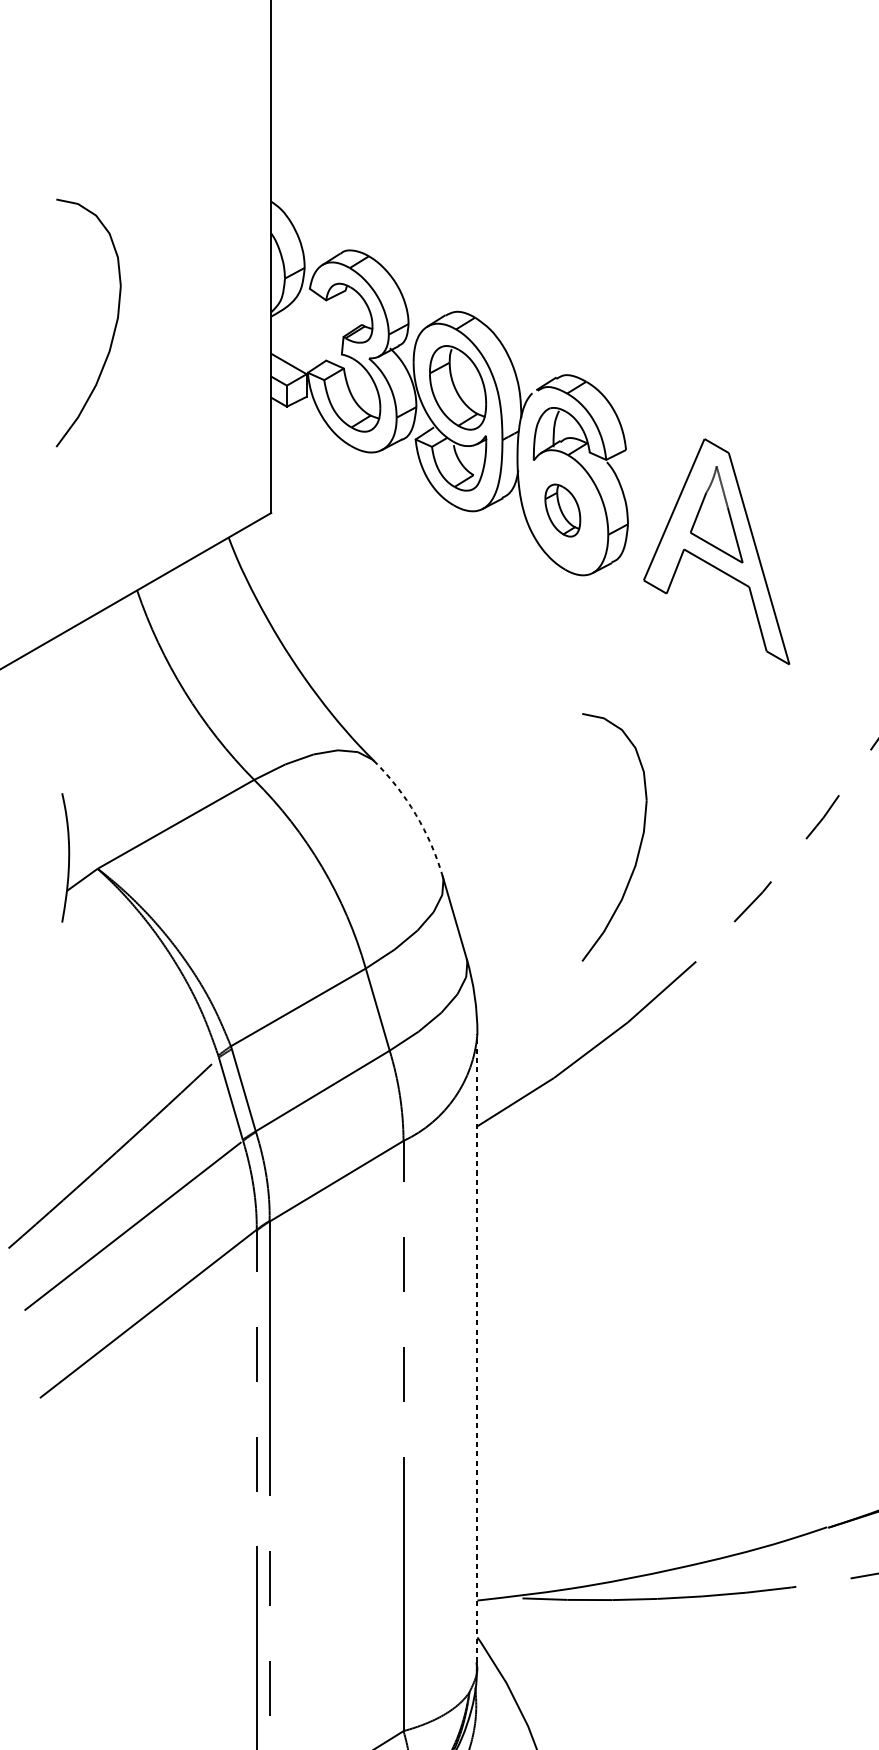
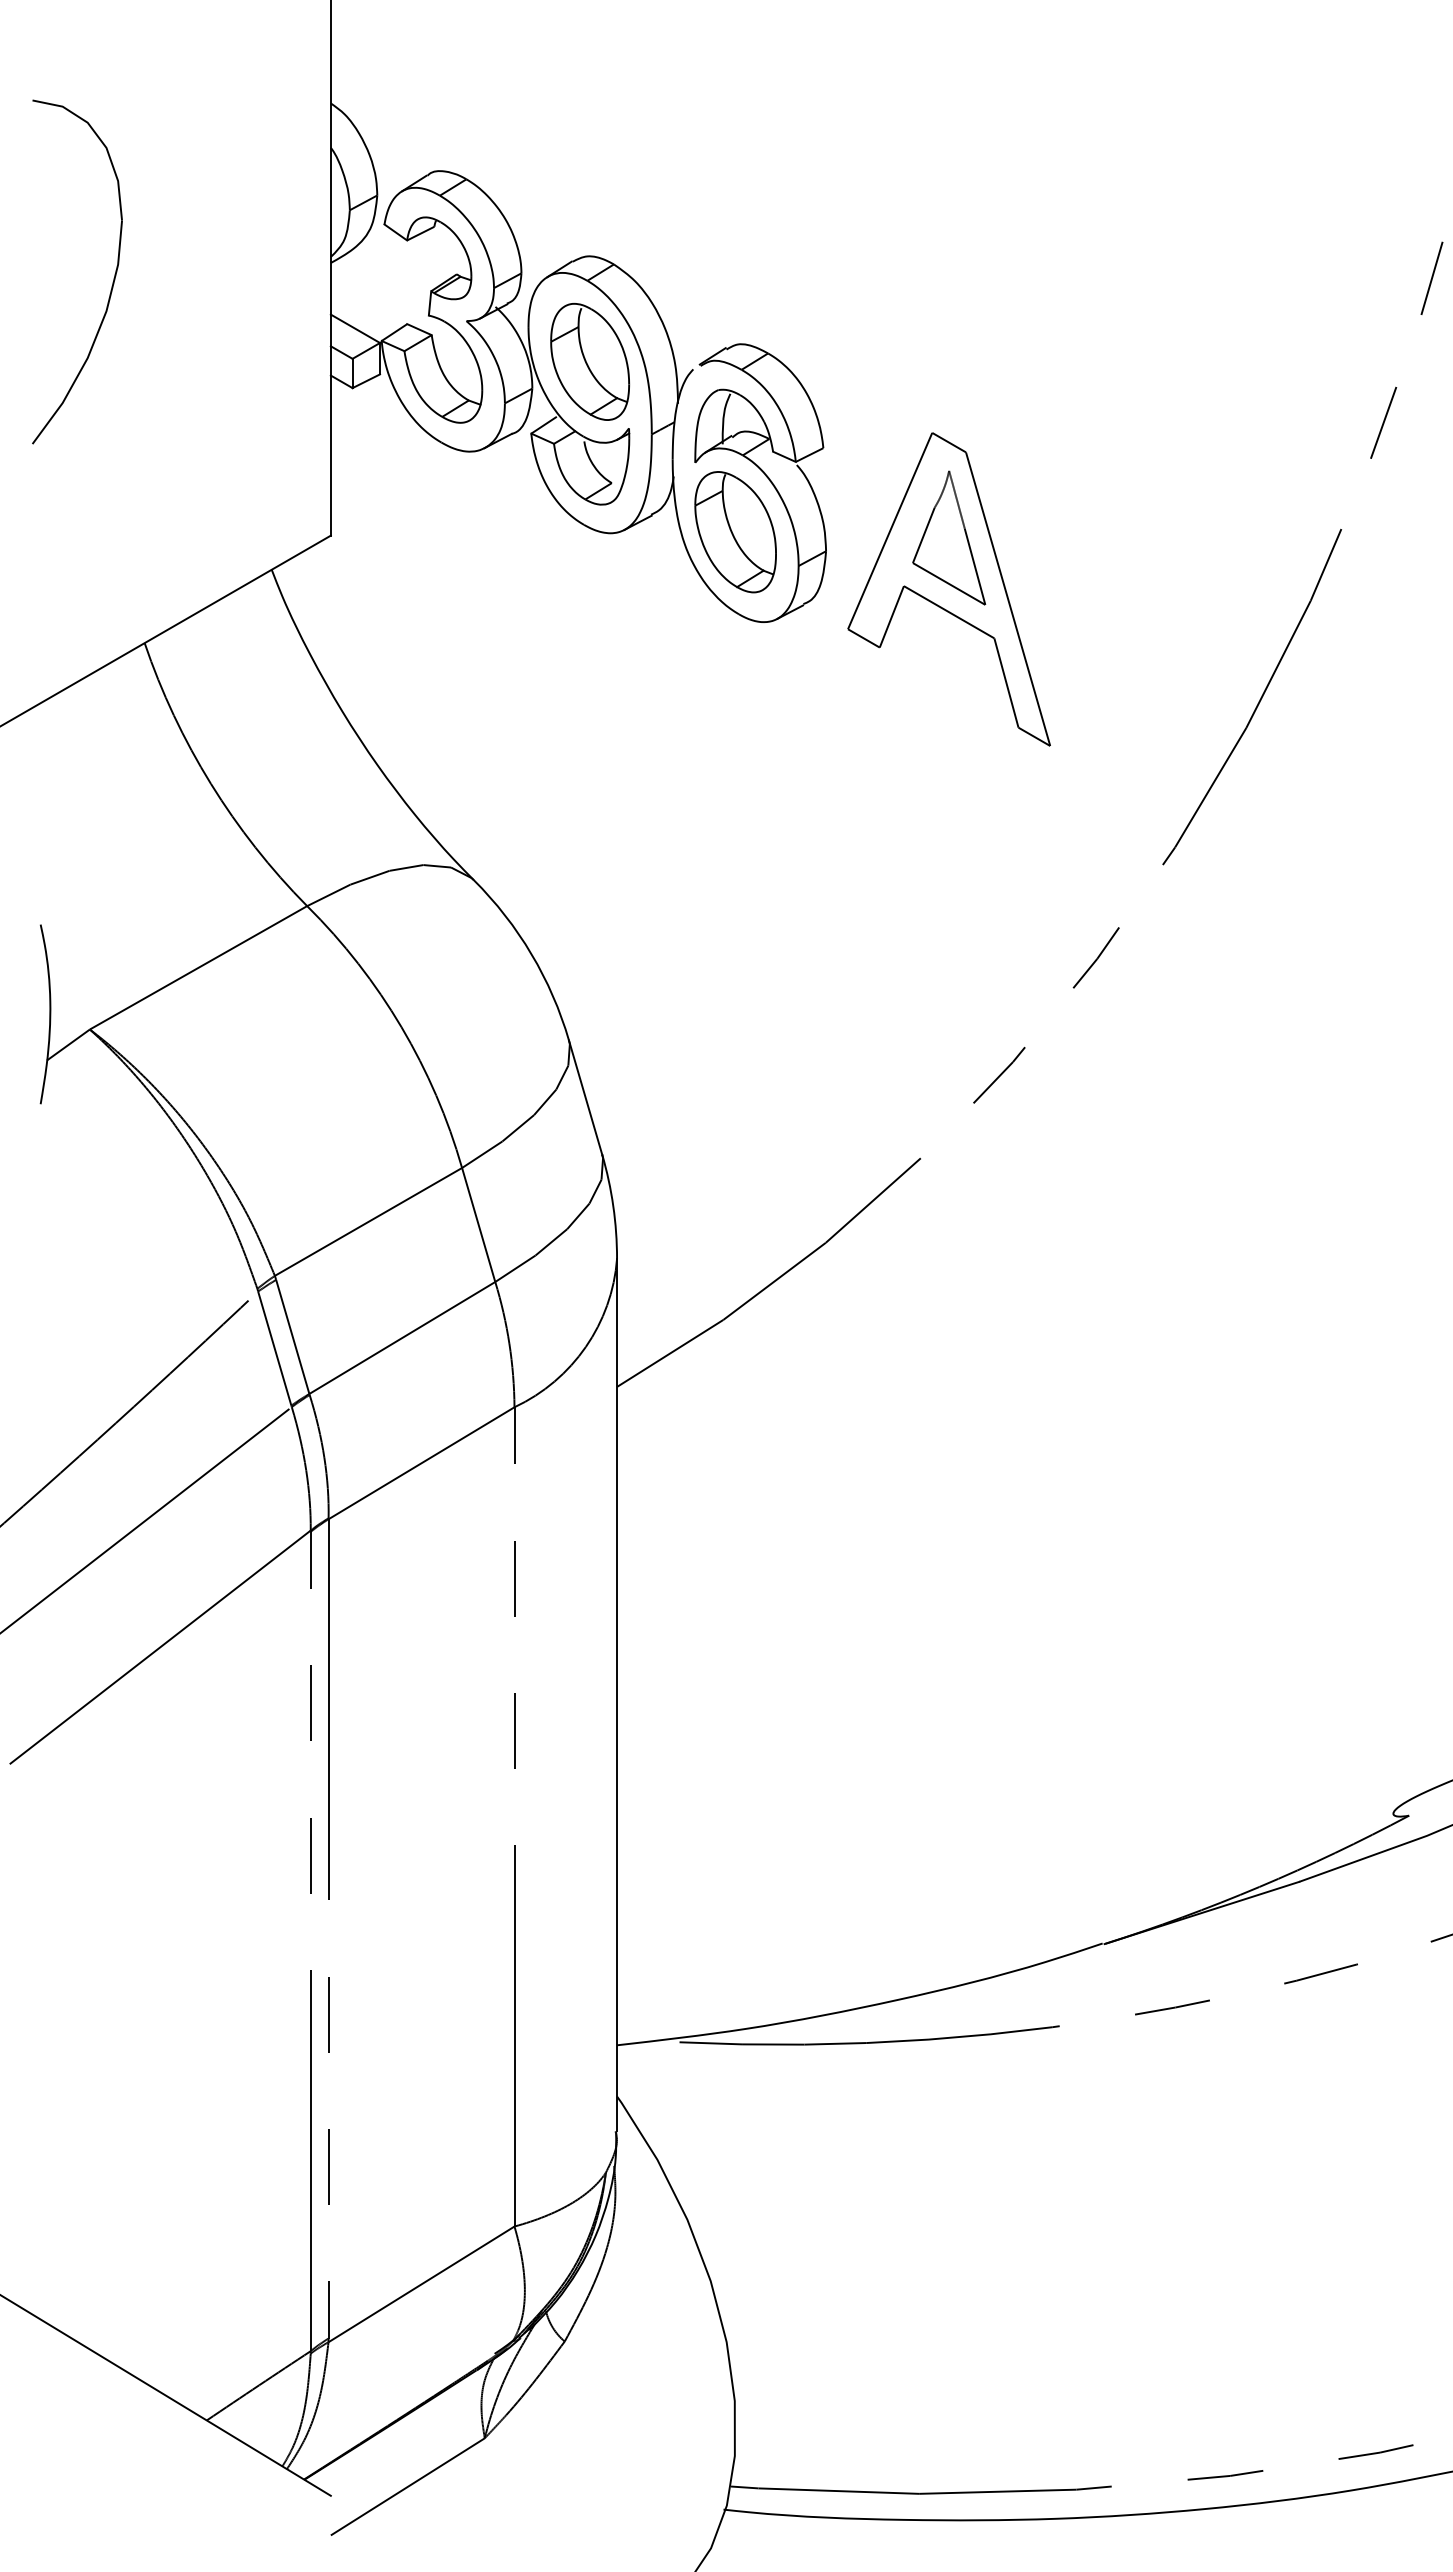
part: (562, 510) -> (735, 532), size x1.67
arc: (415, 814) -> (531, 954), dashed -> solid
part: (640, 842) -> (843, 992), removed
line: (477, 1347) -> (617, 1694), dashed -> solid

